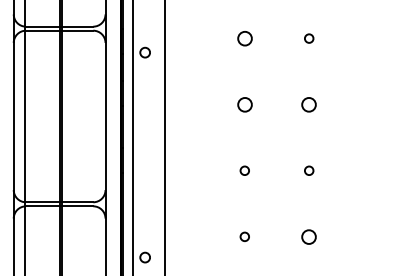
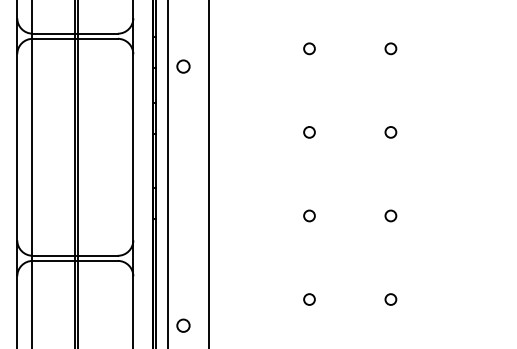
circle: (244, 38) -> (309, 48), size x0.62
circle: (244, 104) -> (309, 132), size x0.62
circle: (309, 104) -> (391, 132), size x0.62
circle: (309, 236) -> (391, 299), size x0.62

